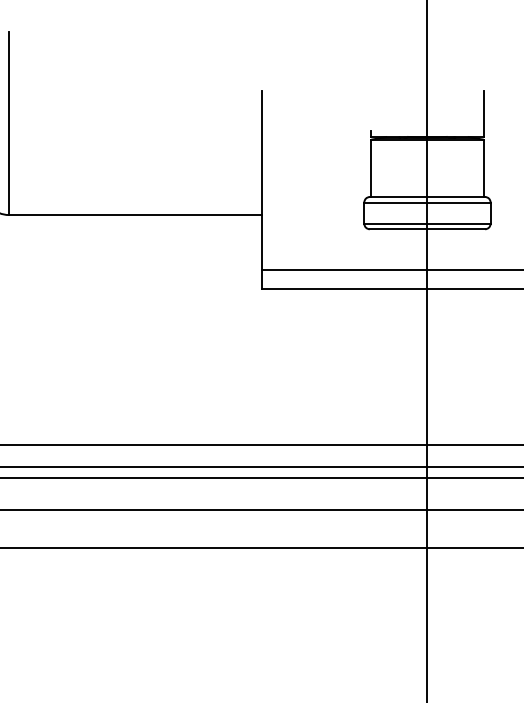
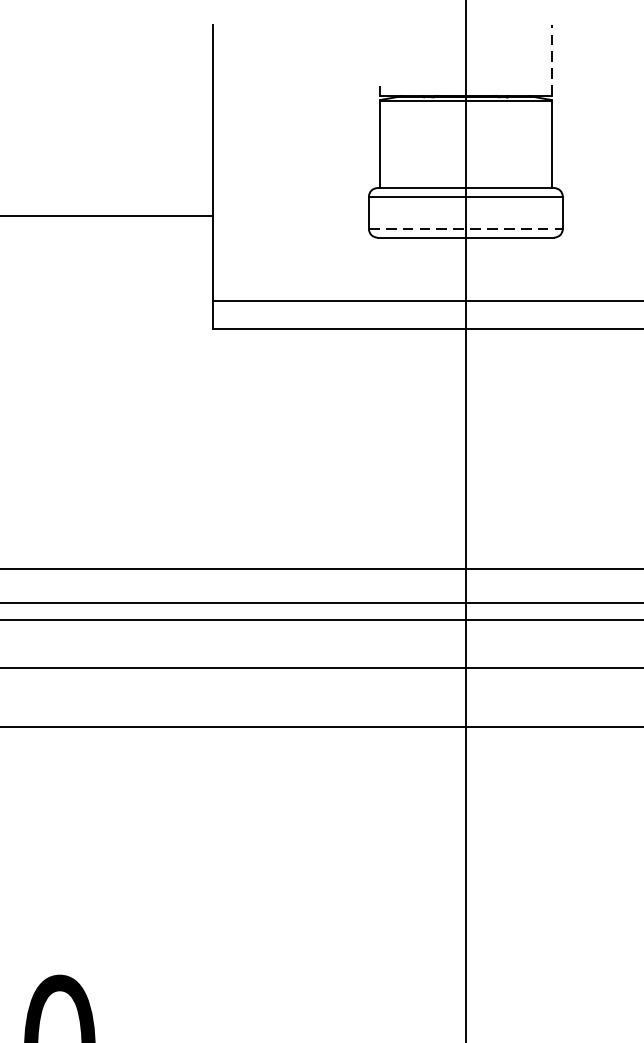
line: (483, 113) -> (551, 59), solid -> dashed
line: (427, 223) -> (465, 228), solid -> dashed

